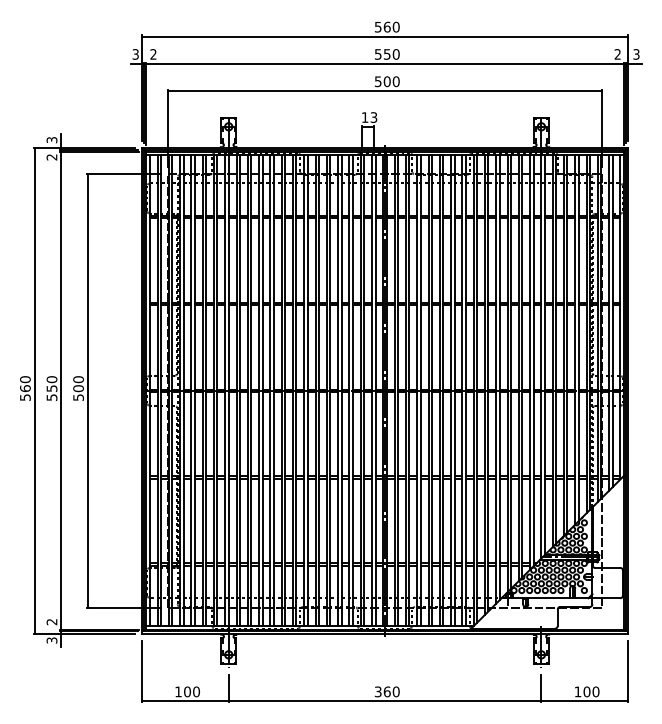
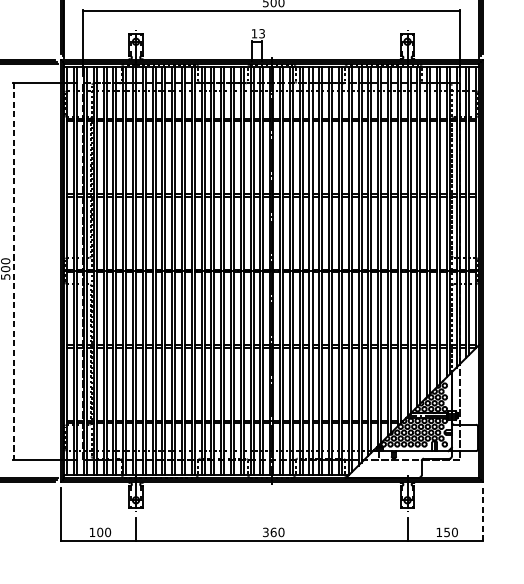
line: (87, 391) -> (13, 271), solid -> dashed
line: (628, 671) -> (483, 514), solid -> dashed
text: (586, 691) -> (446, 532), 100 -> 150

